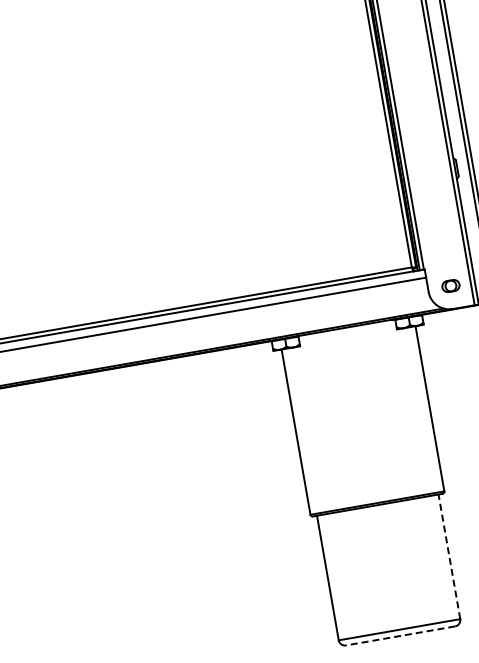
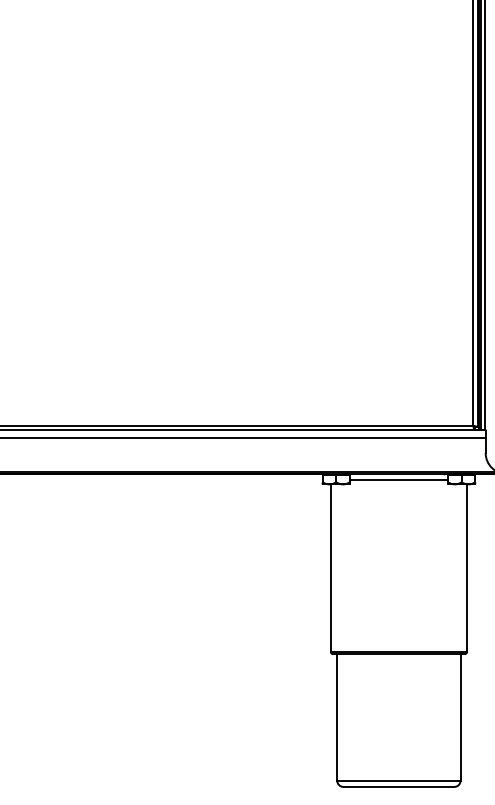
line: (347, 333) -> (398, 479), added
line: (449, 555) -> (460, 716), dashed -> solid
line: (400, 635) -> (398, 786), dashed -> solid

